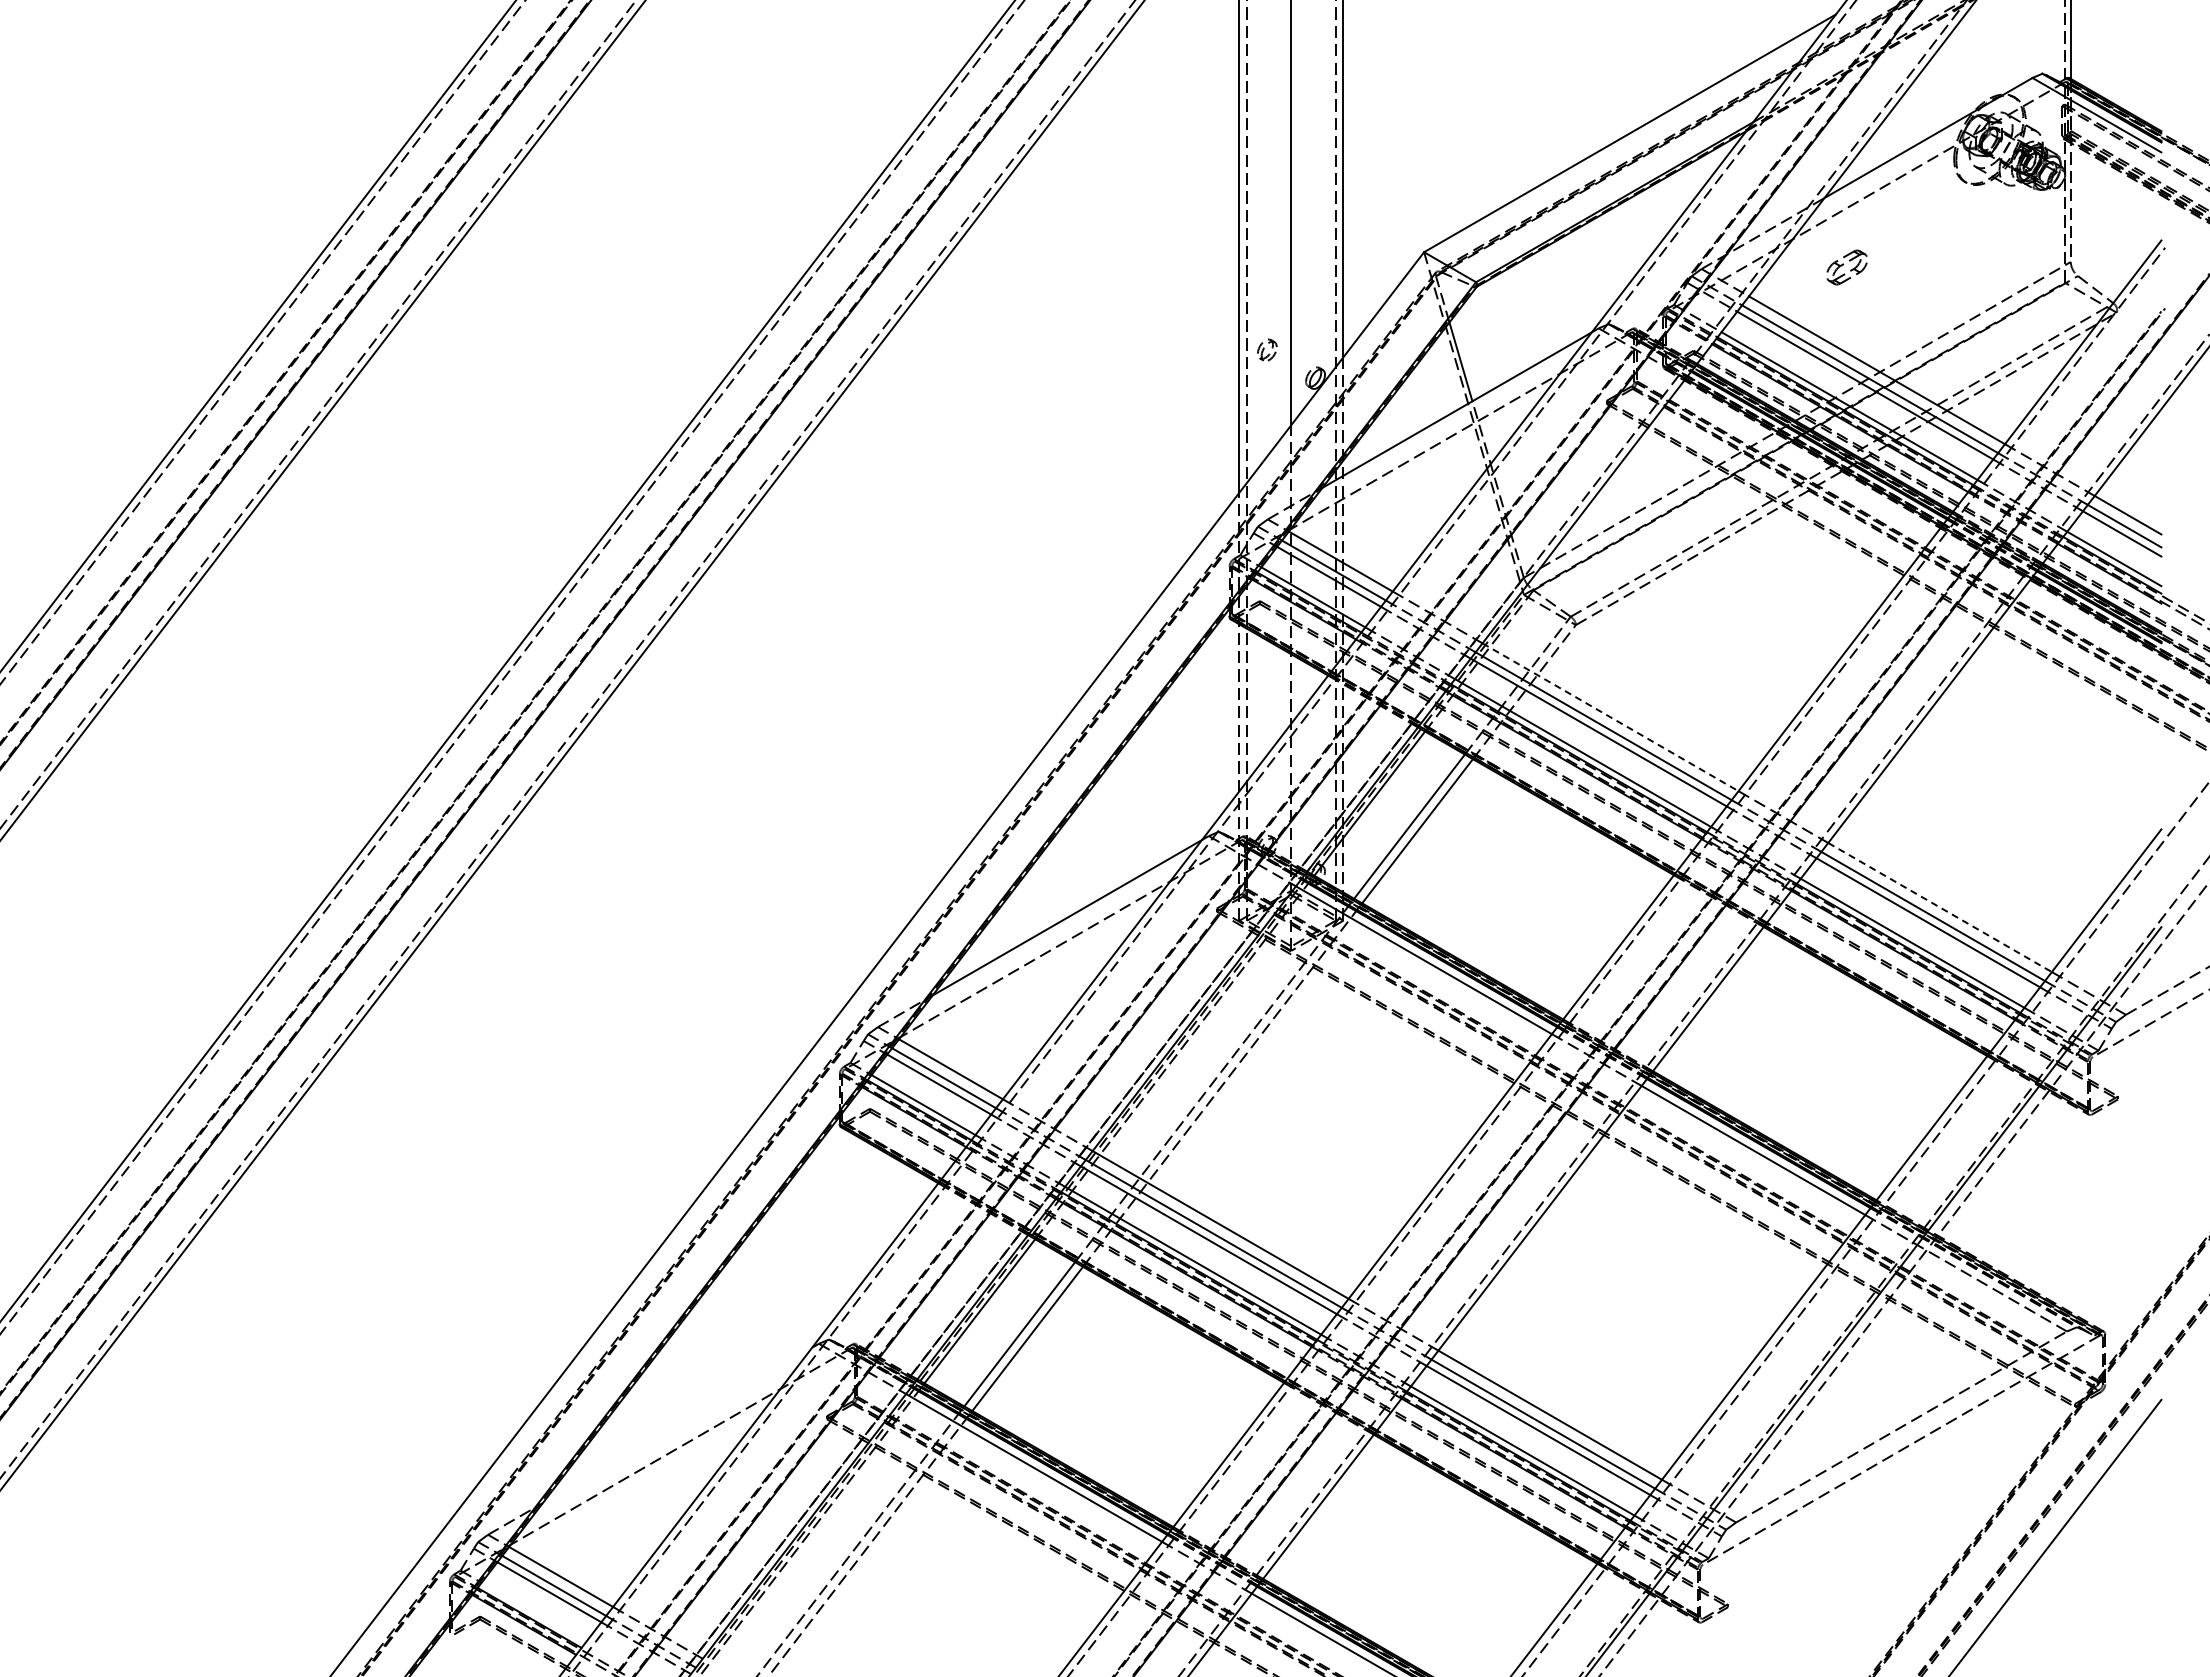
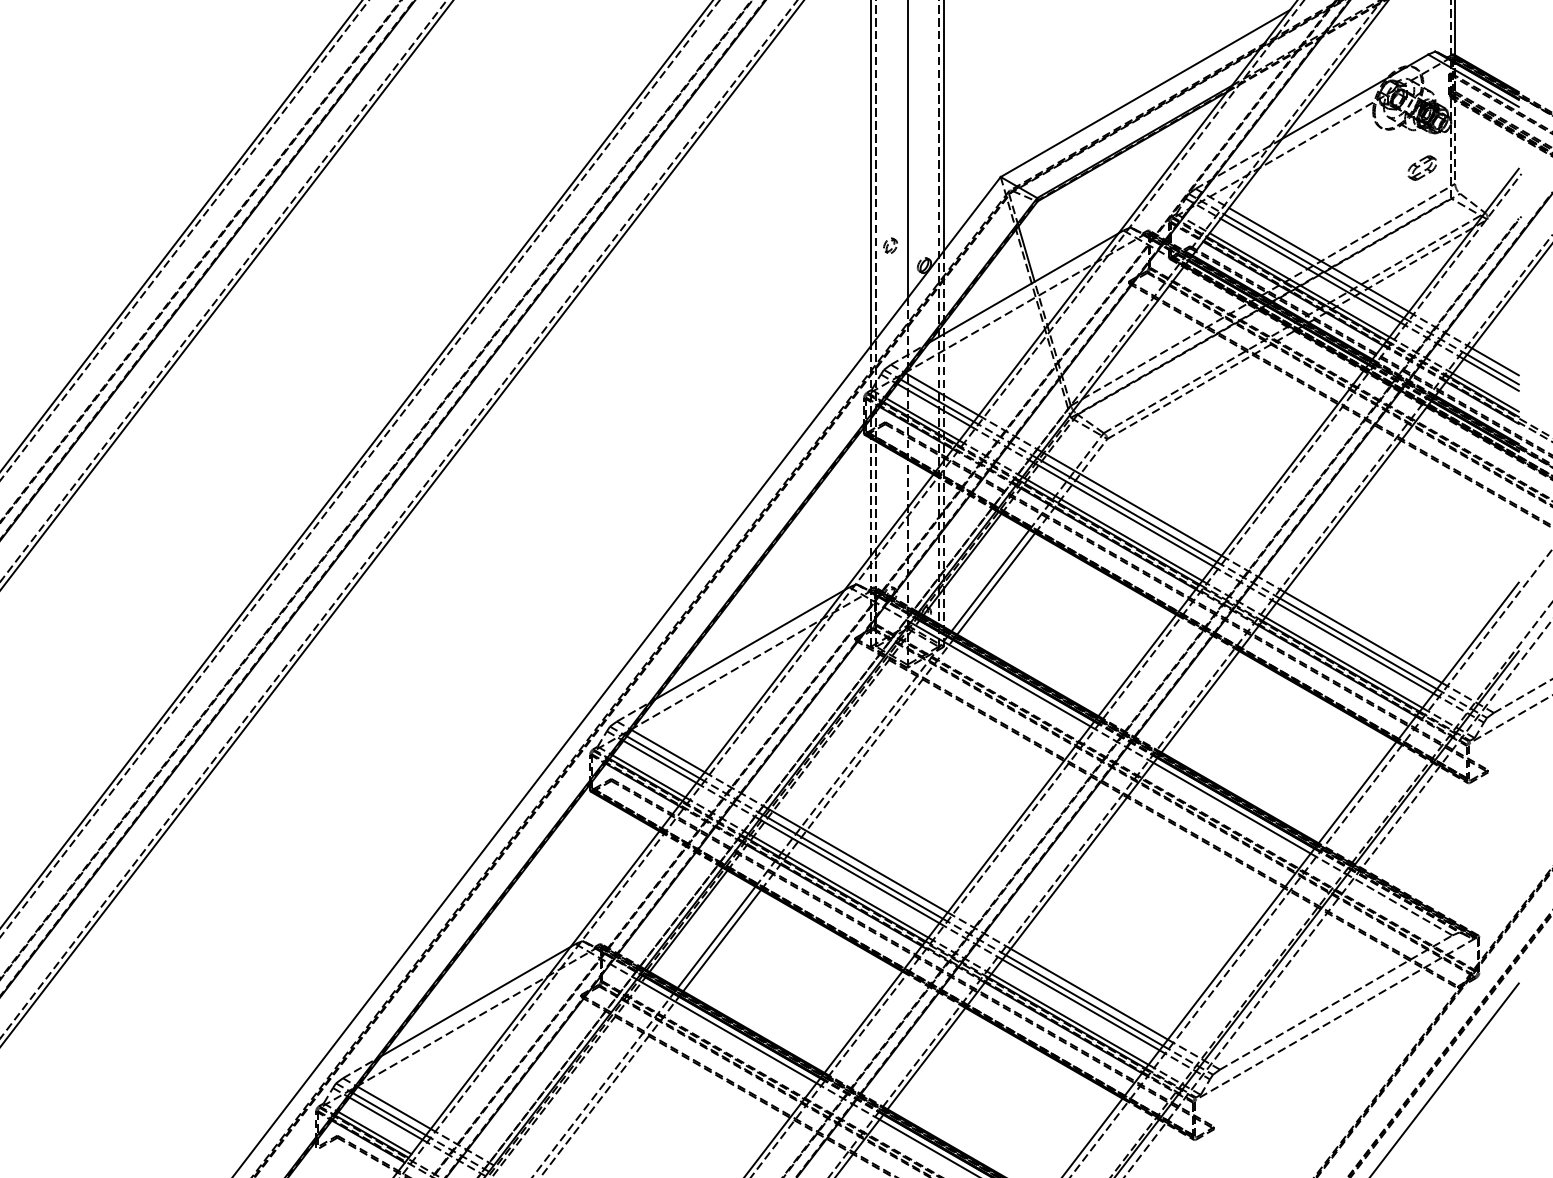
part: (1846, 267) -> (1421, 168), moved
line: (1610, 717) -> (1131, 503), dashed -> solid
line: (1940, 907) -> (1363, 637), dashed -> solid
line: (677, 1425) -> (476, 1001), added
line: (533, 1612) -> (374, 1132), added

